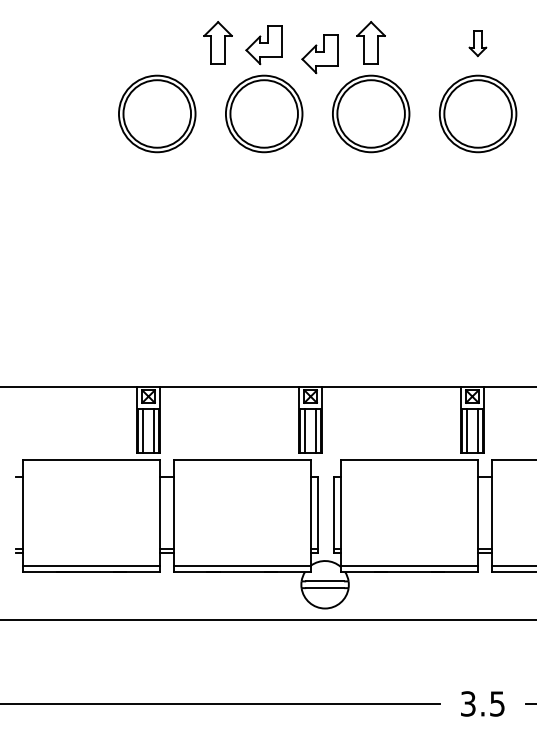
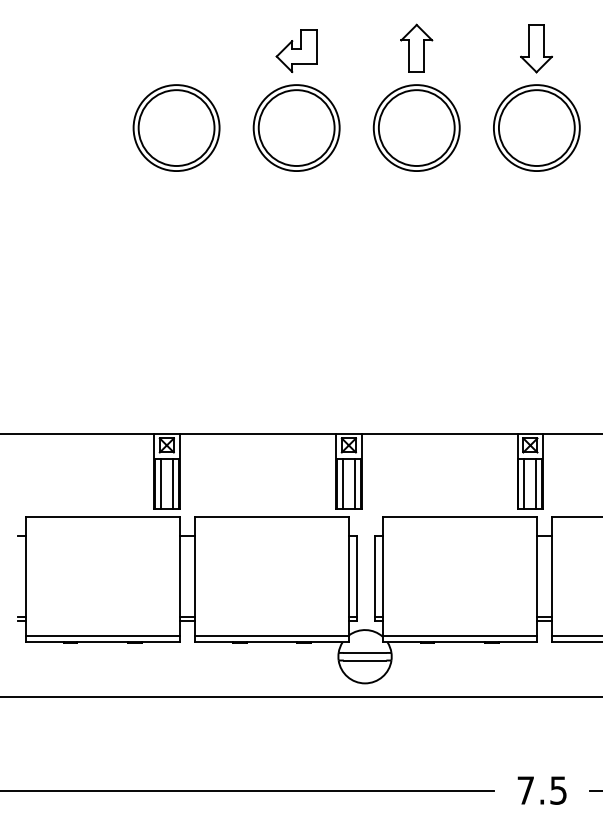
part: (217, 42) -> (244, 47), removed
part: (477, 43) -> (536, 48), size x1.67
part: (319, 54) -> (358, 61), removed
text: (468, 703) -> (526, 790), 3.5 -> 7.5

